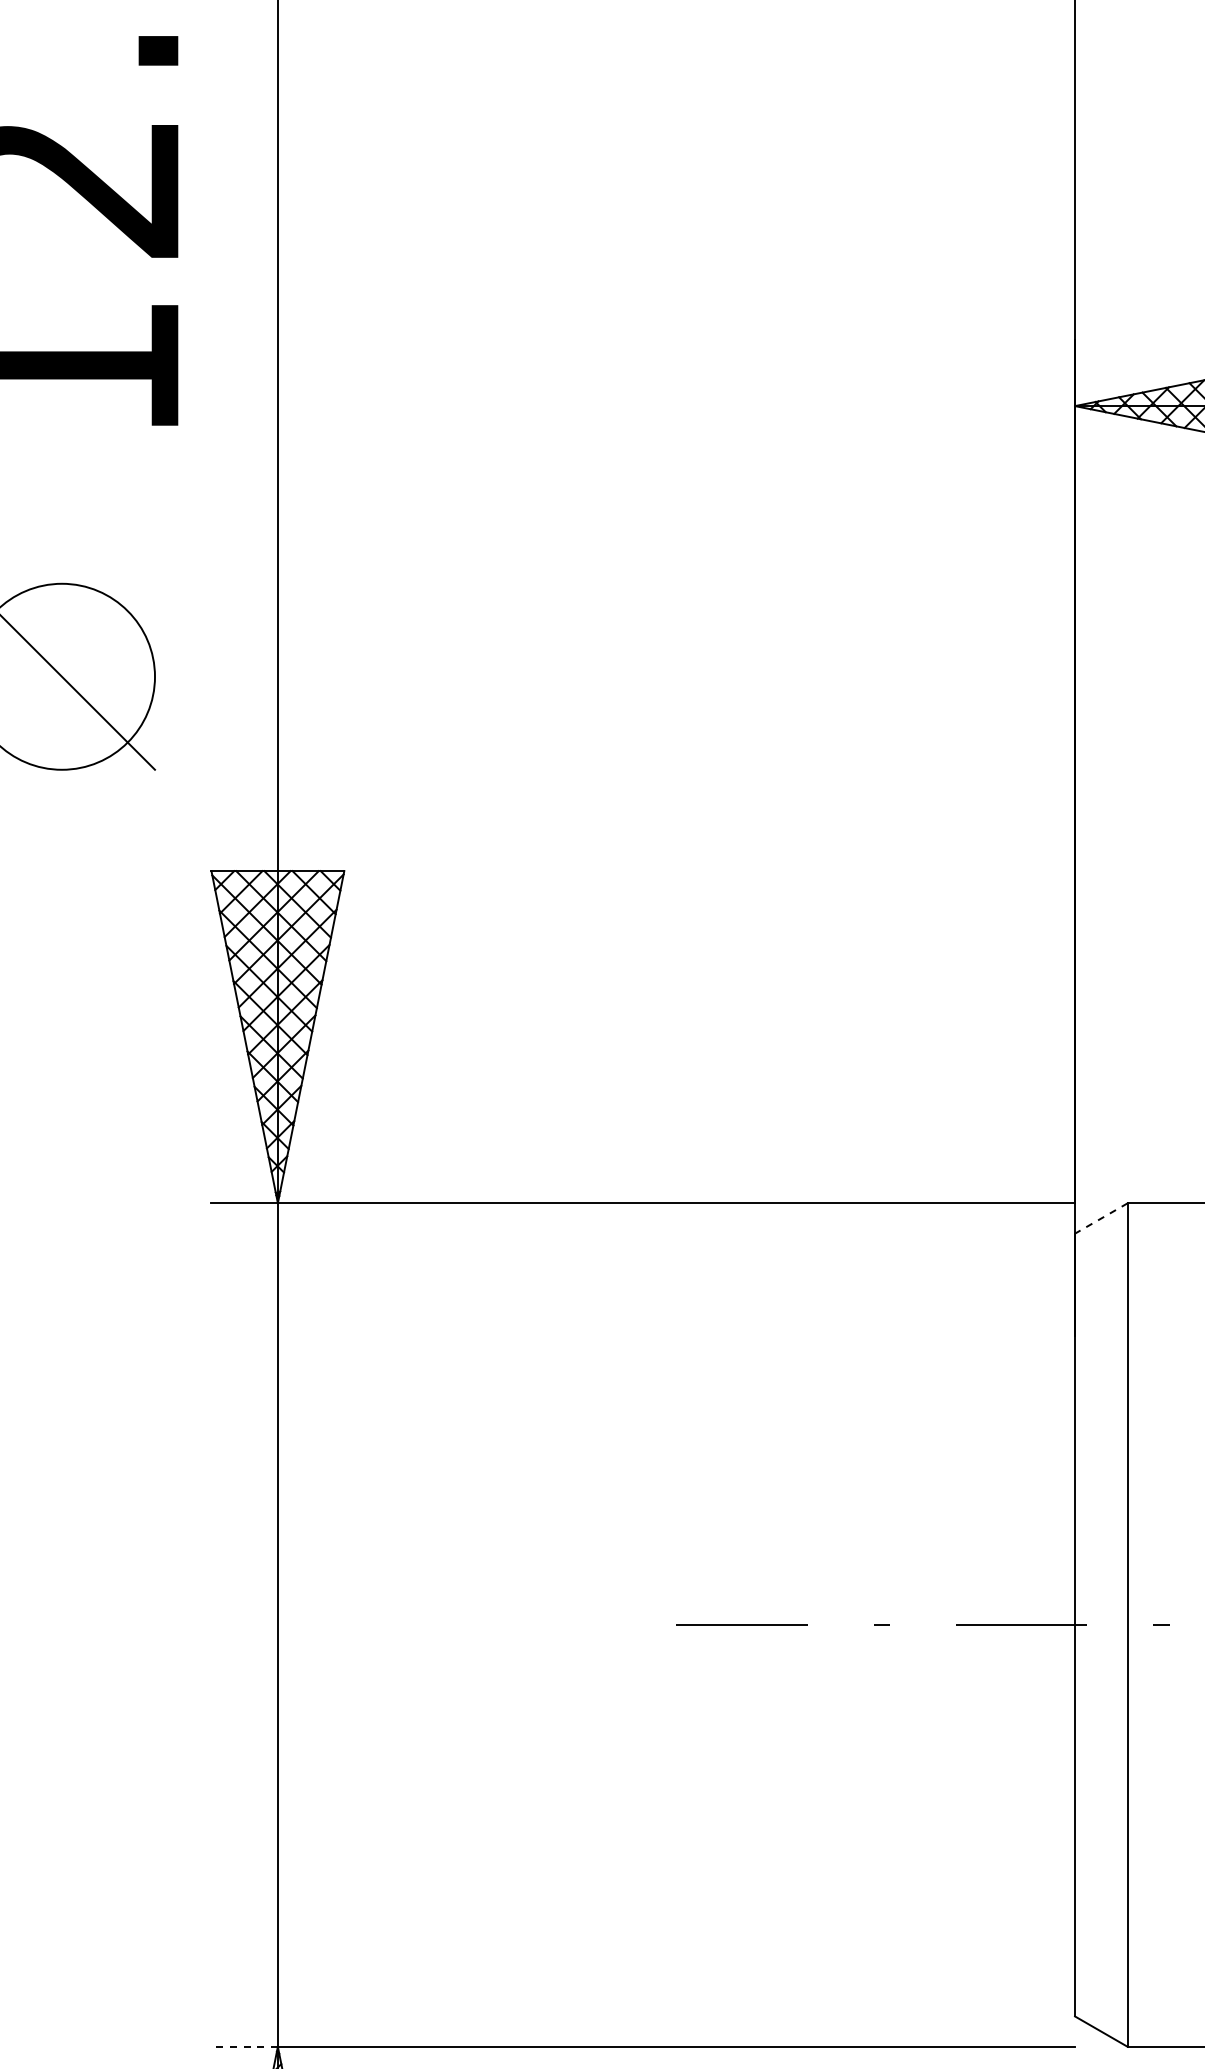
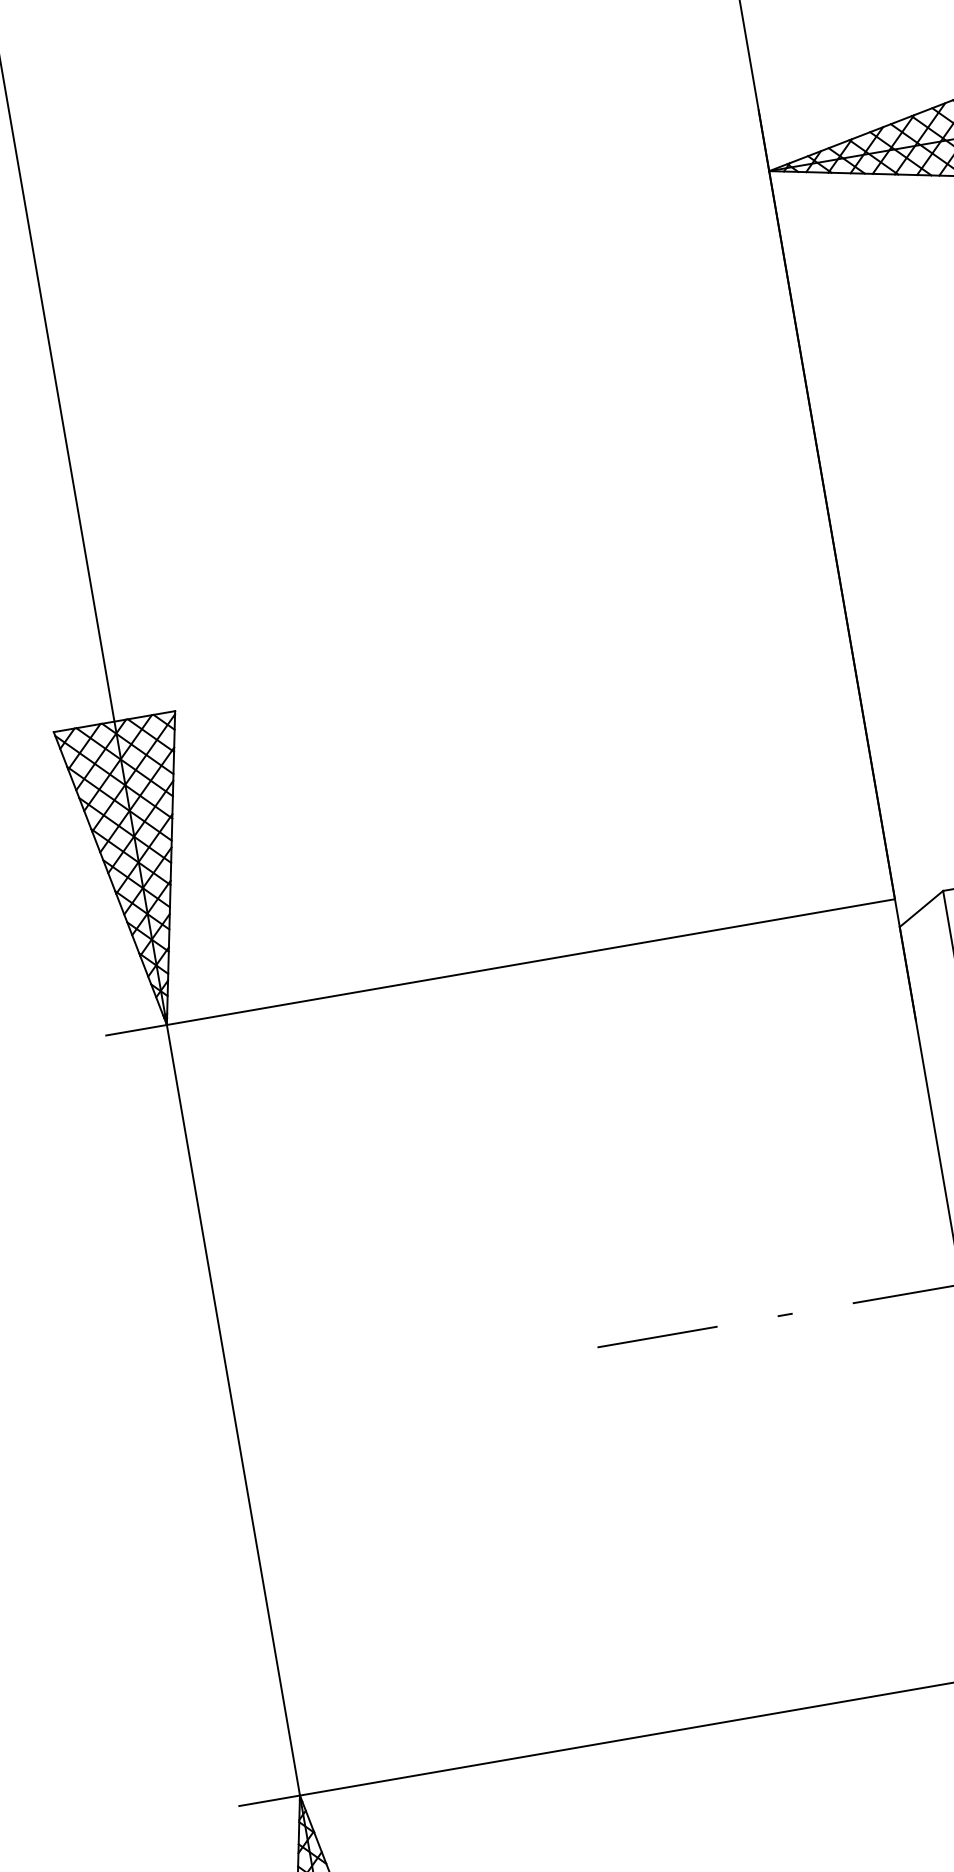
line: (1100, 1218) -> (920, 909), dashed -> solid
line: (244, 2046) -> (269, 1800), dashed -> solid

